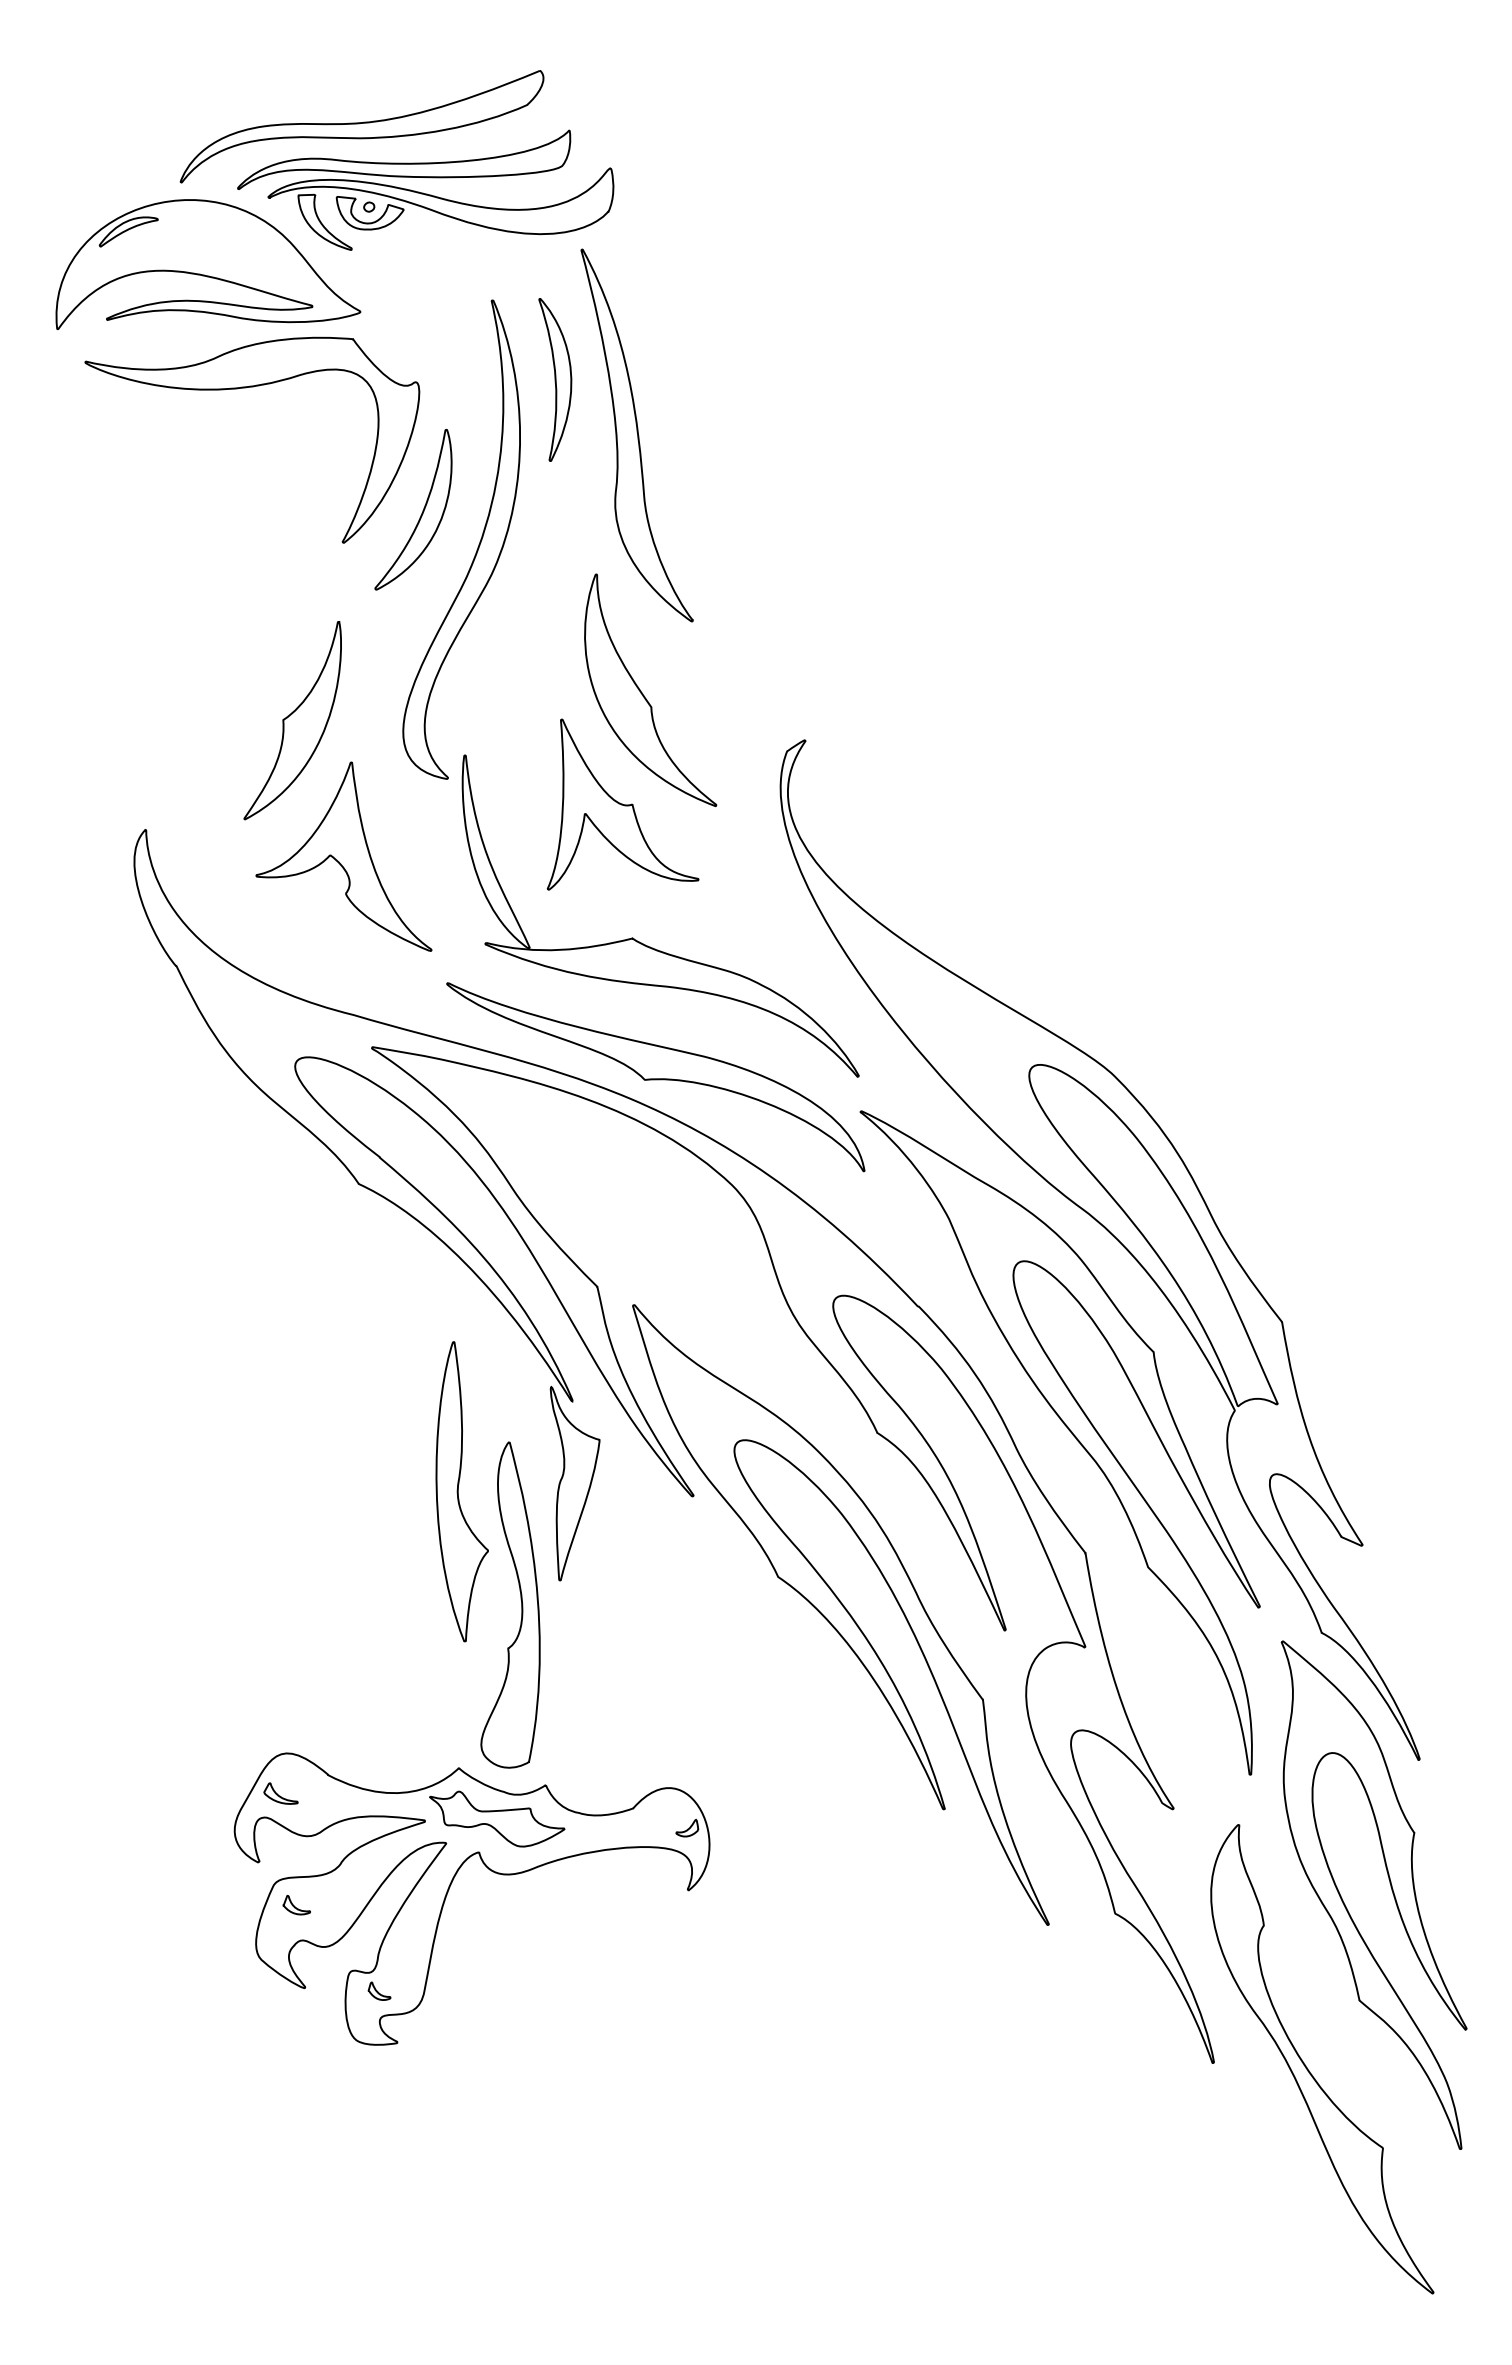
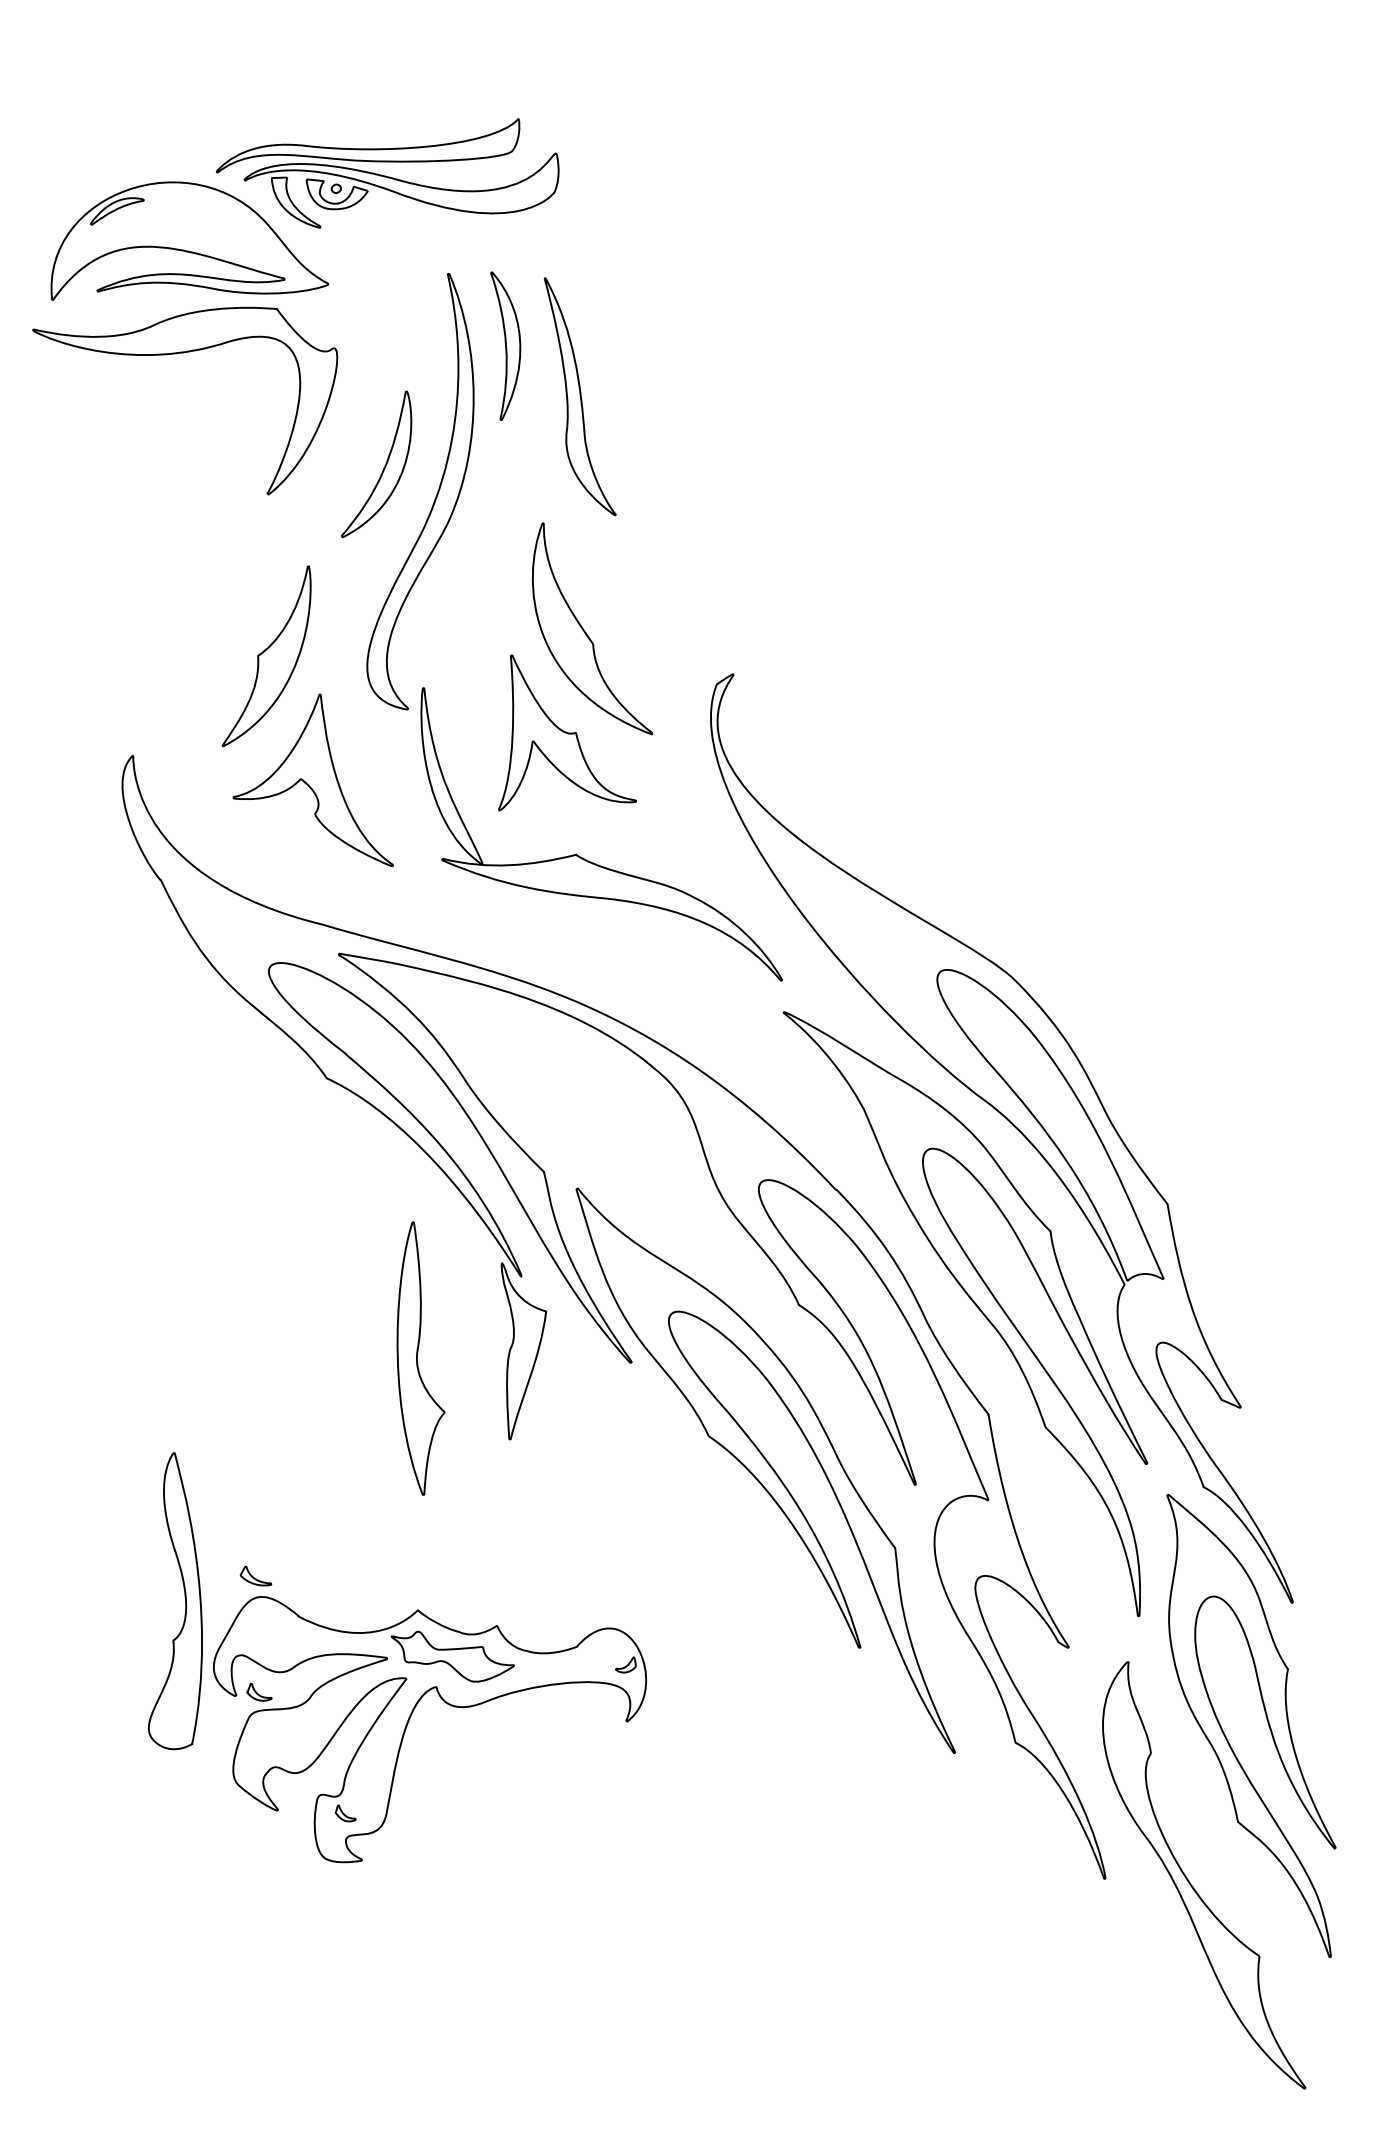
part: (361, 126) -> (329, 115), removed
part: (246, 388) -> (179, 353), moved
part: (636, 435) -> (579, 396), size x0.7
part: (655, 1077) -> (596, 981), removed
part: (521, 1604) -> (185, 1600), moved
part: (280, 1793) -> (255, 1576), moved
part: (296, 1905) -> (259, 1692), moved

